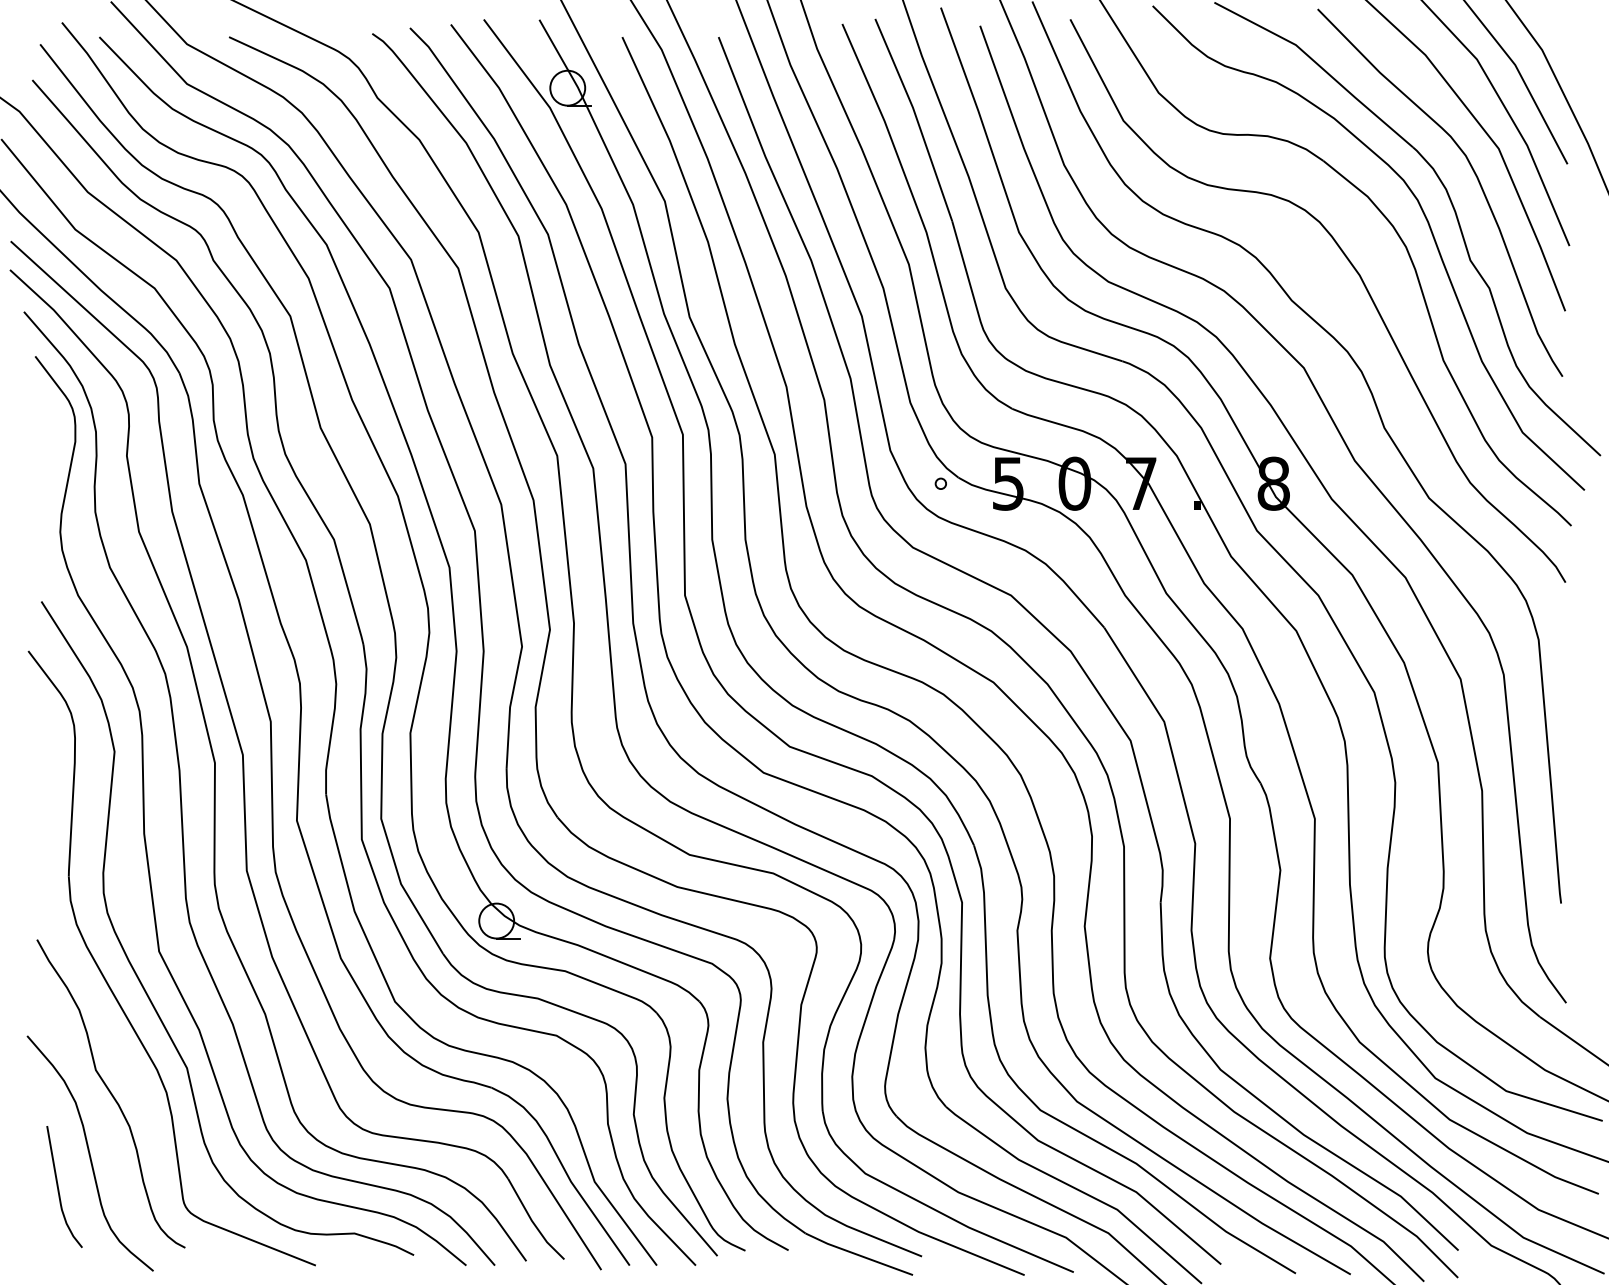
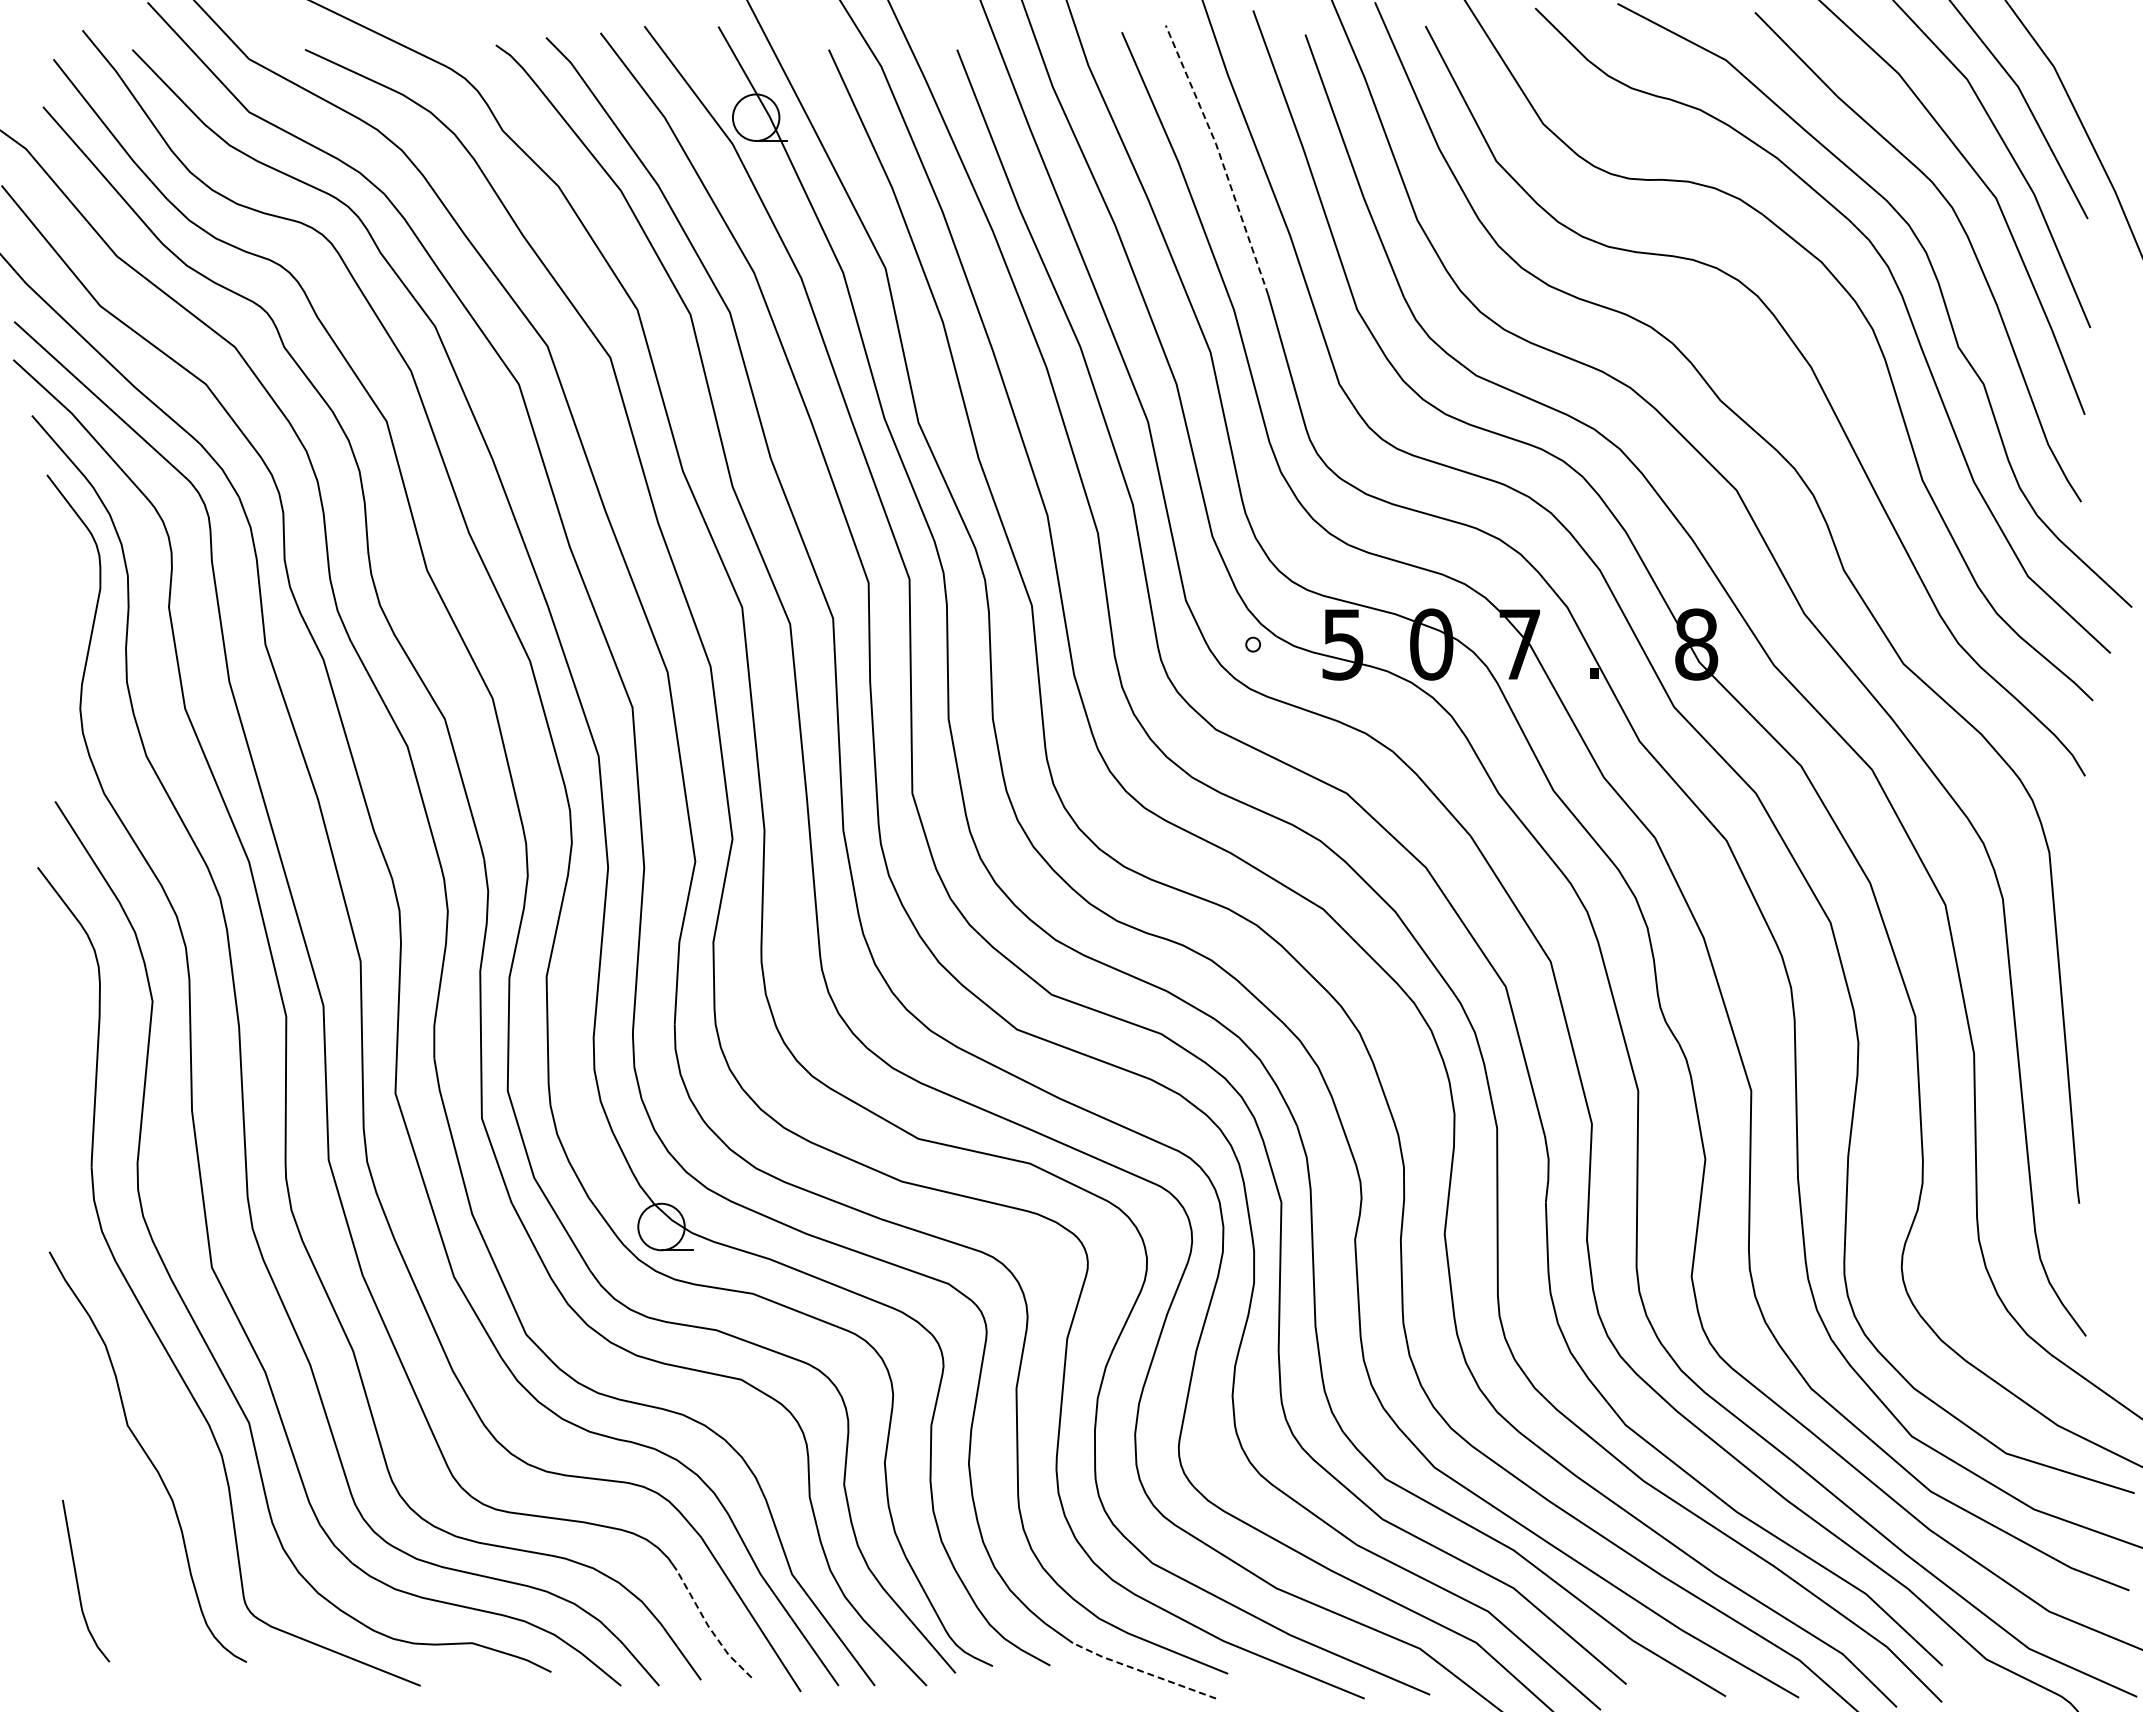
line: (916, 118) -> (1220, 157), solid -> dashed
curve: (89, 1153) -> (119, 1536), removed
line: (532, 1221) -> (709, 1627), solid -> dashed
line: (858, 1254) -> (1143, 1671), solid -> dashed

